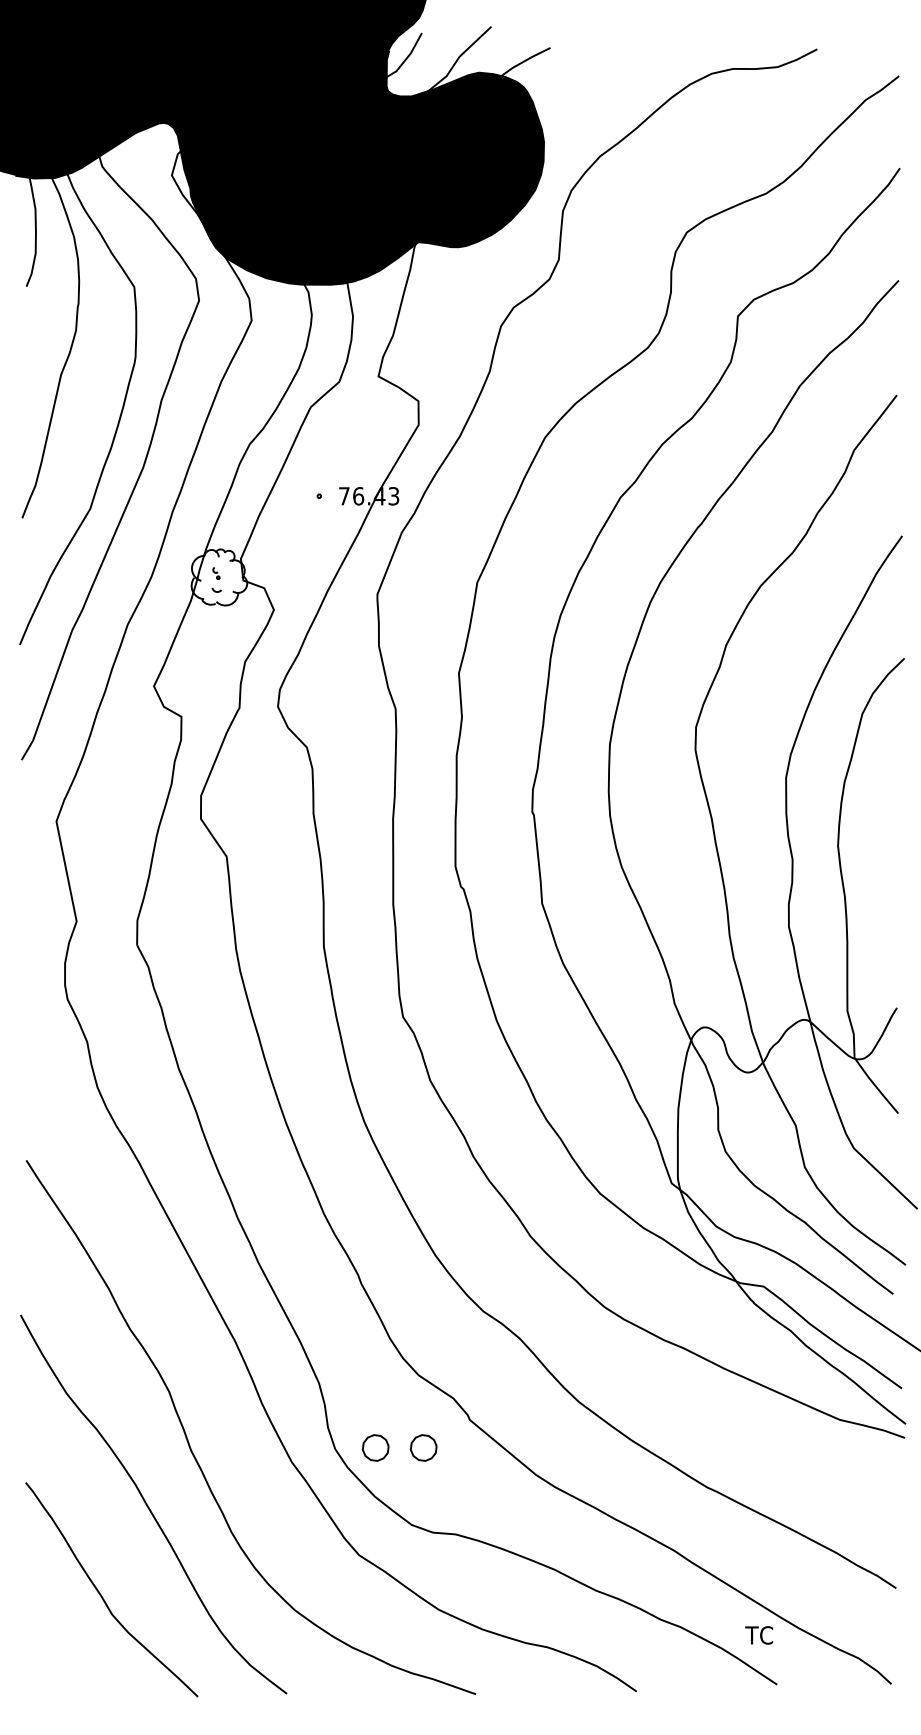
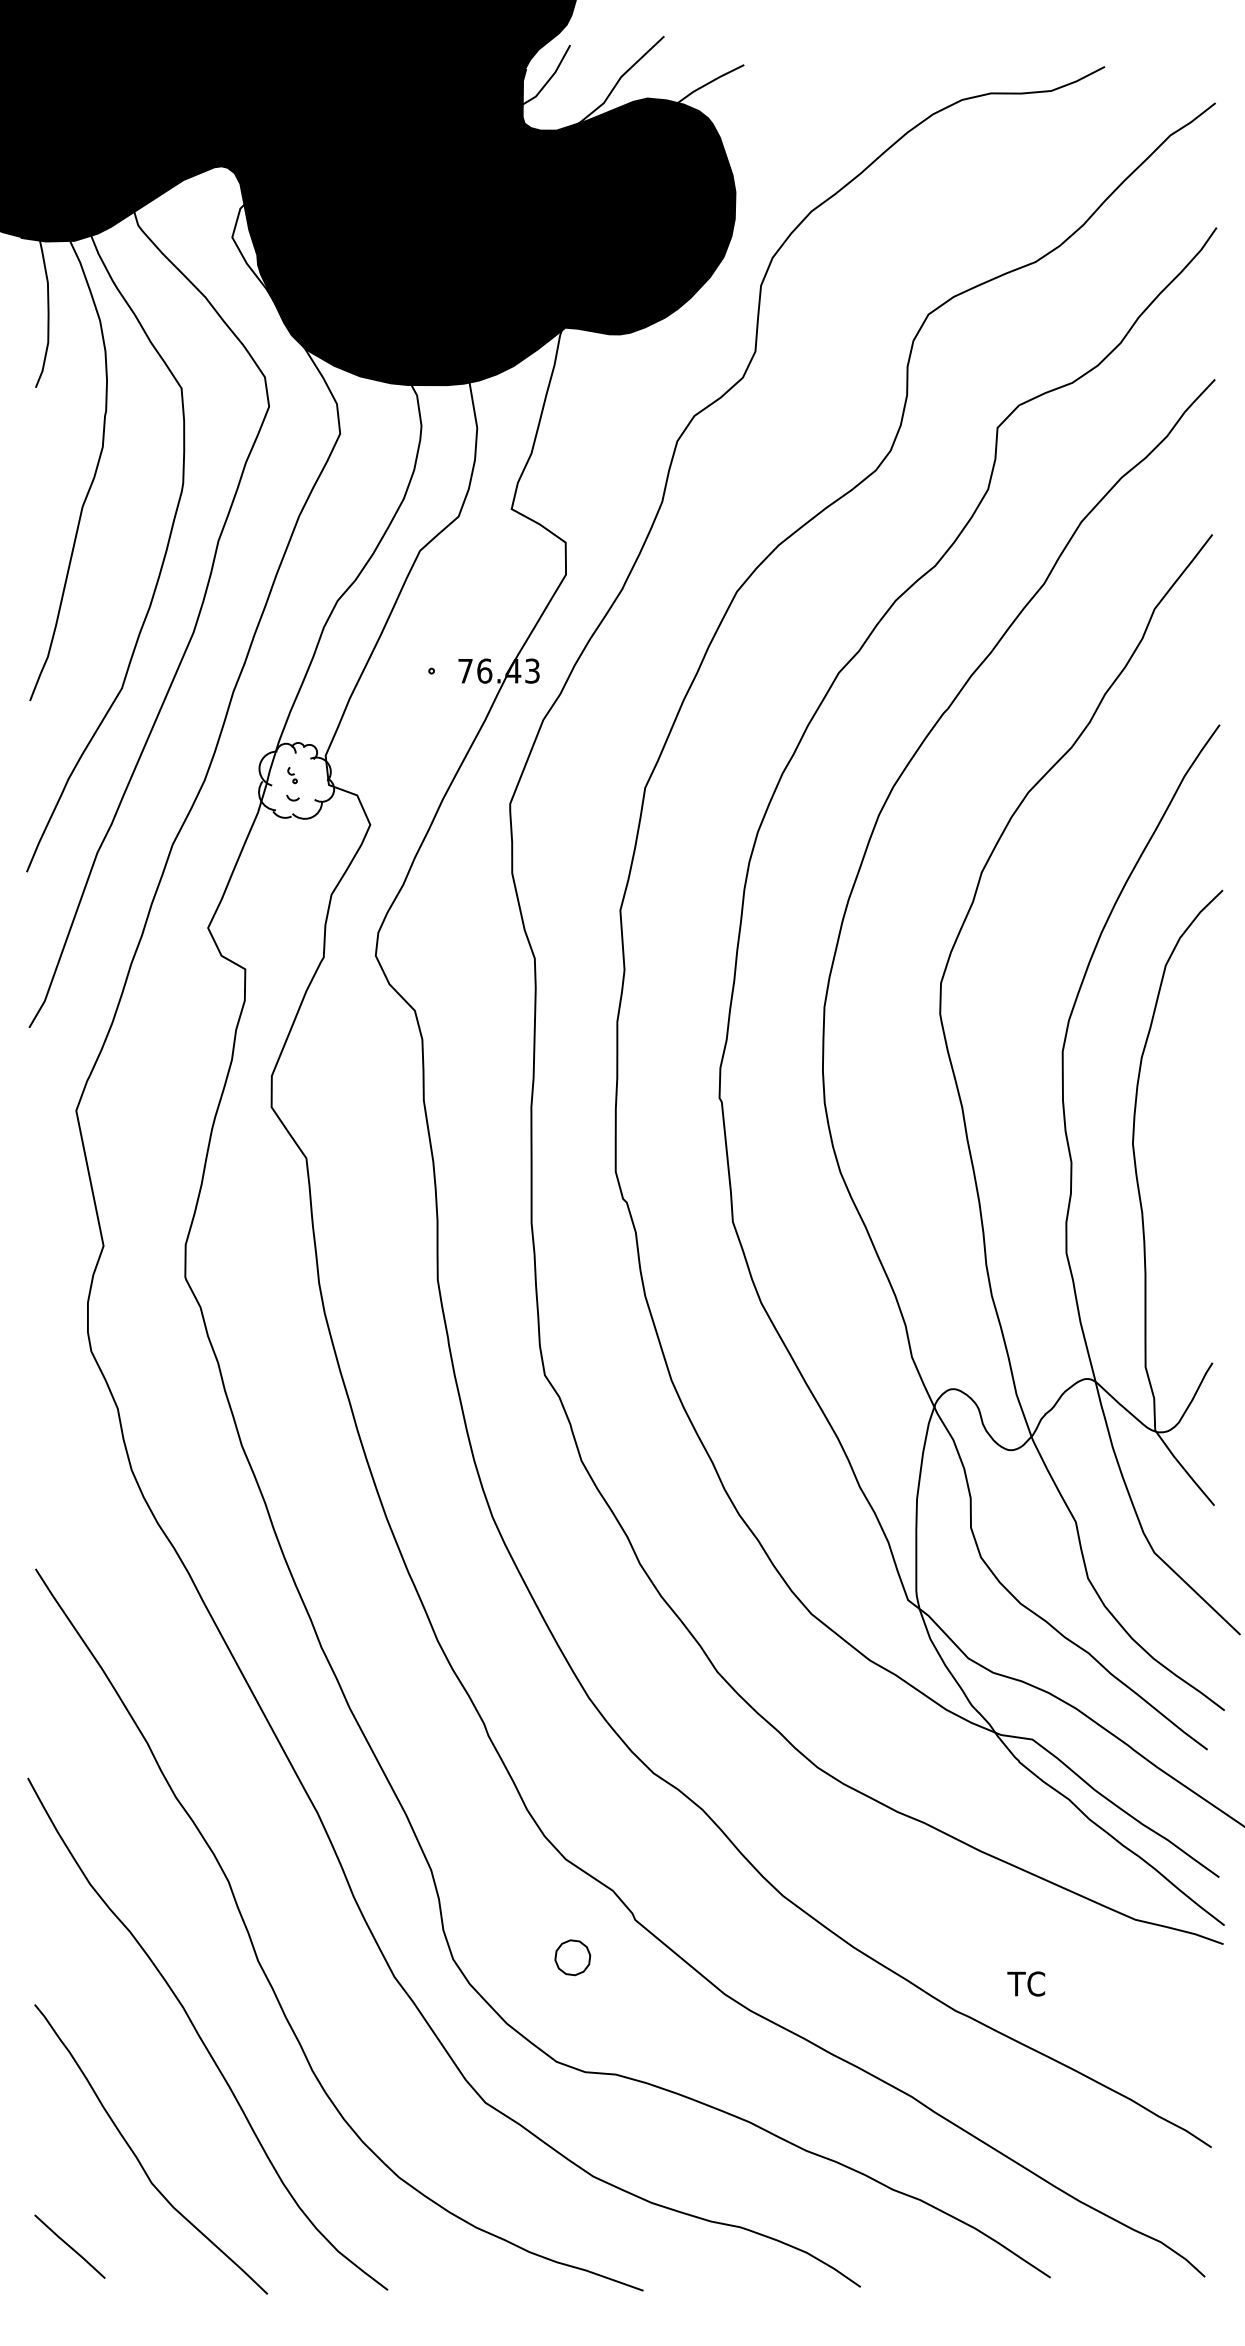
part: (375, 1447) -> (507, 1957), removed
text: (759, 1635) -> (1026, 1984), moved
line: (51, 1661) -> (69, 2246), added

